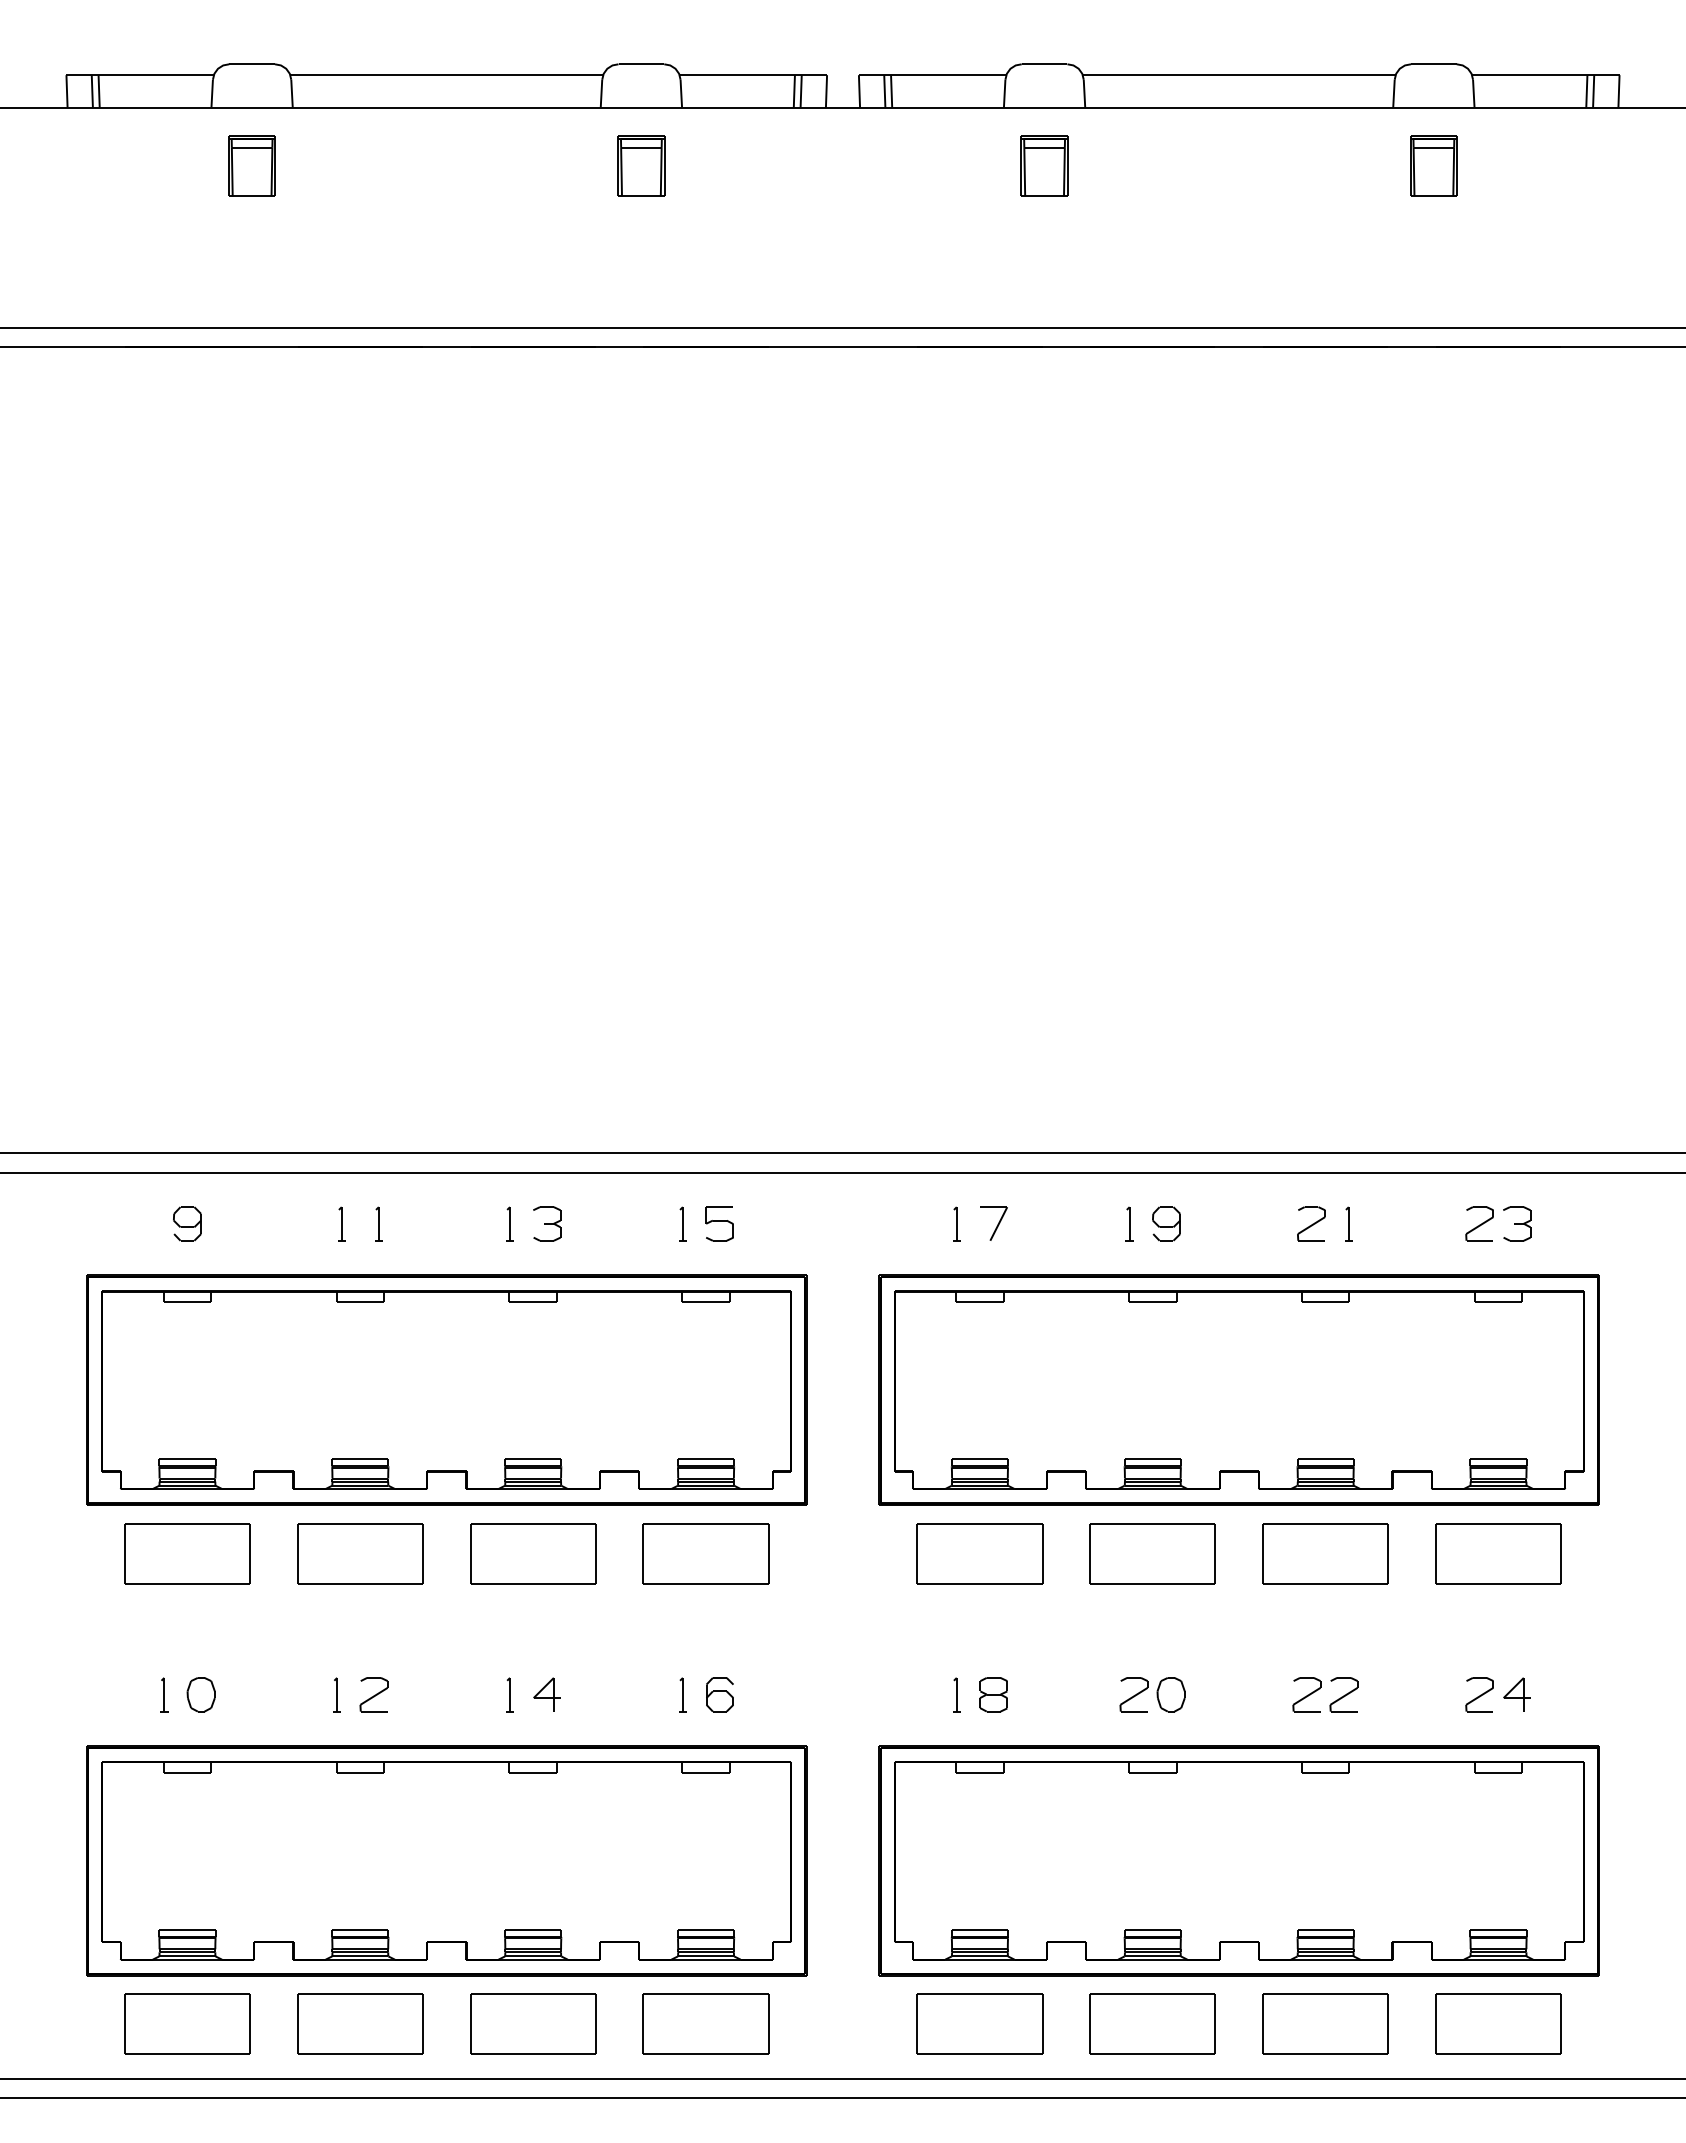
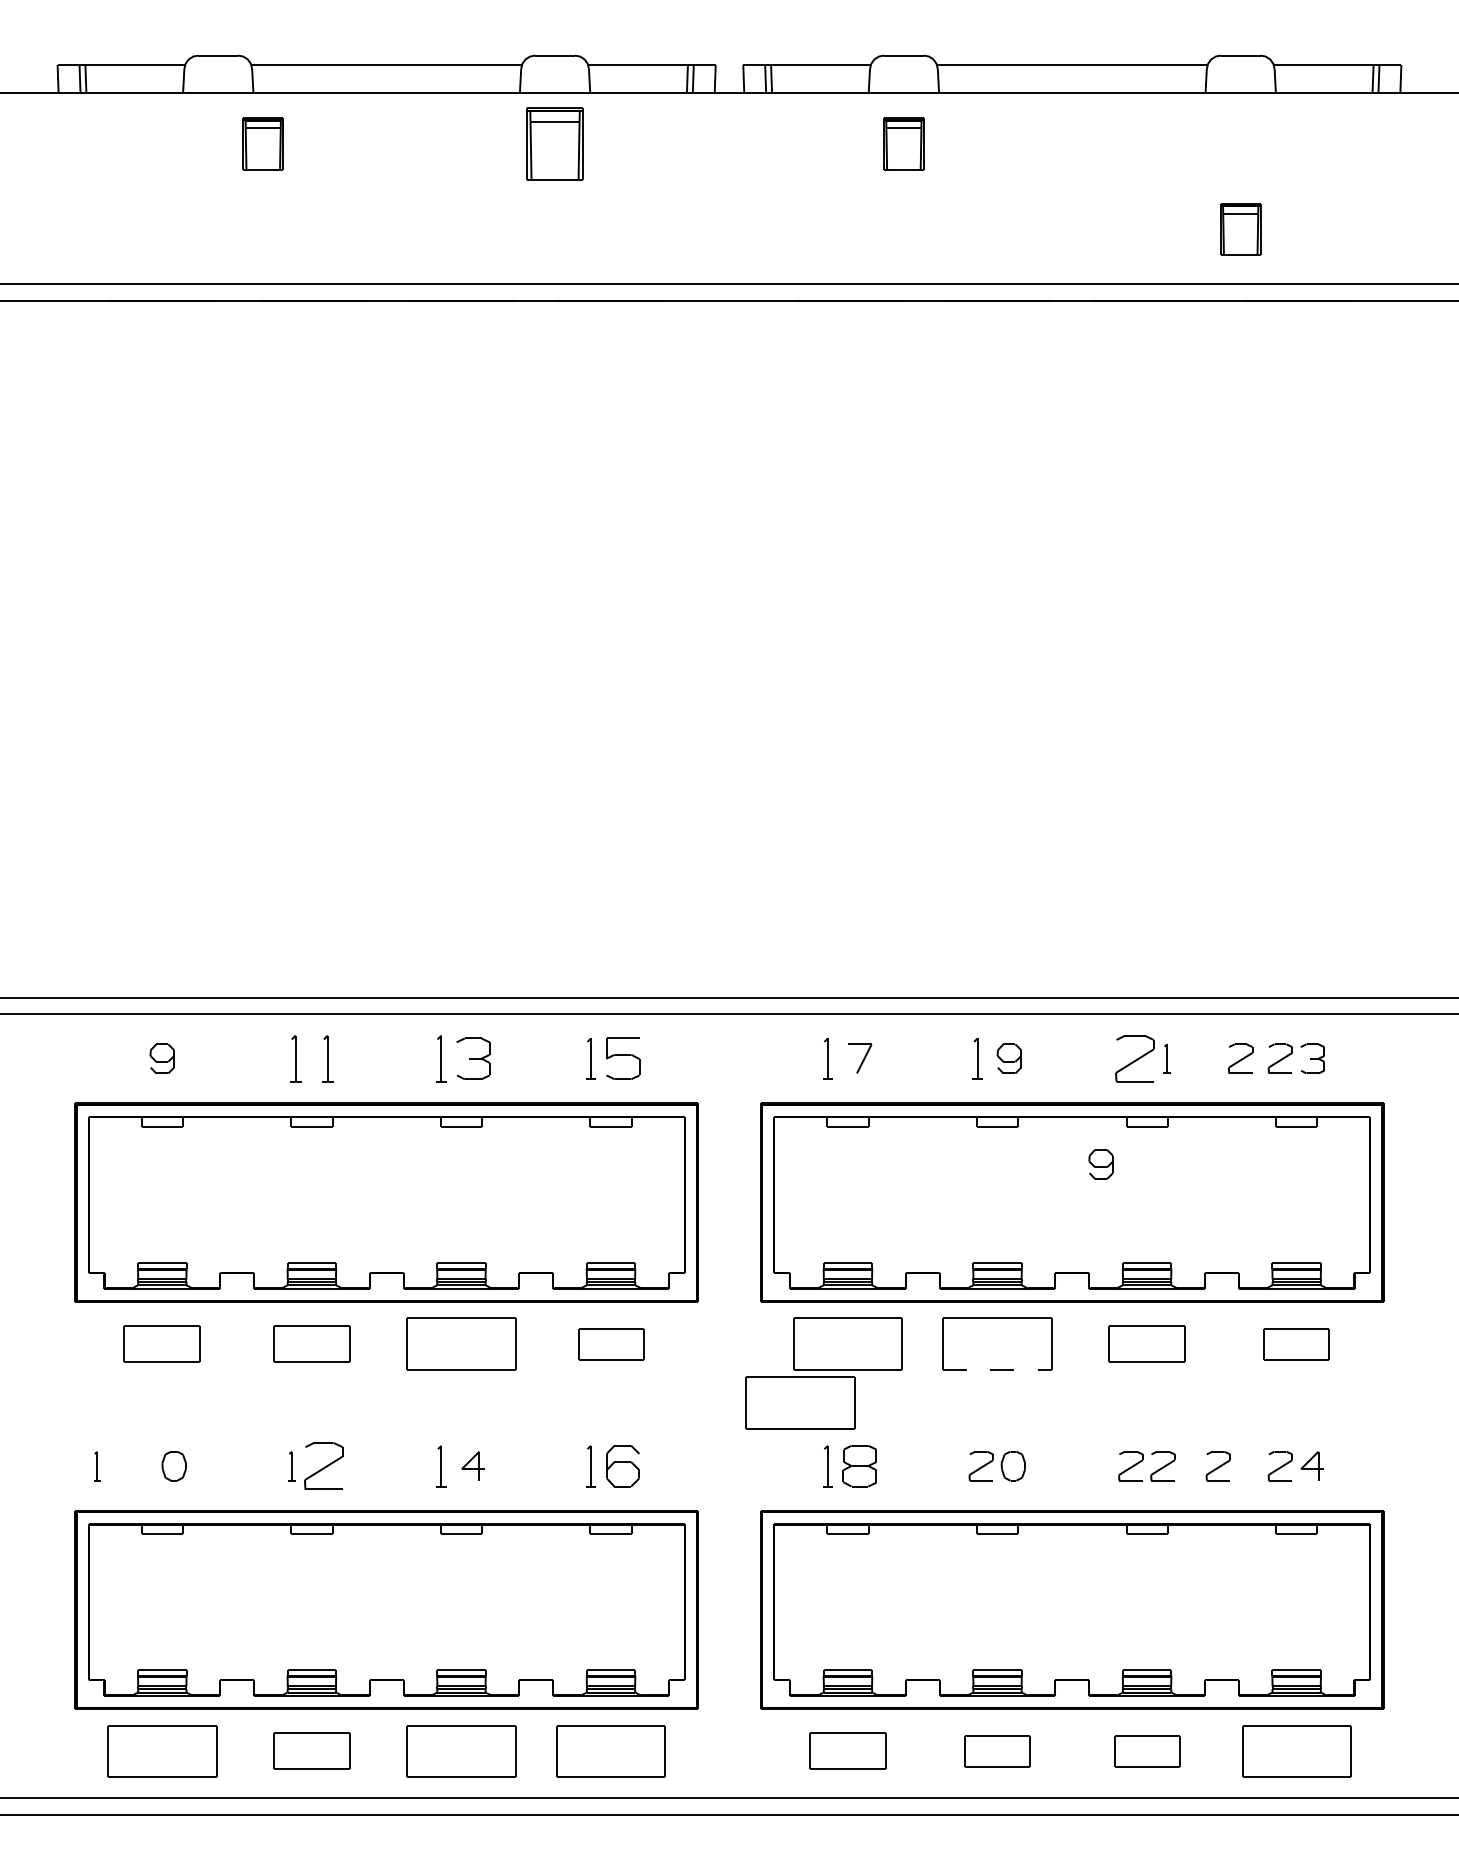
part: (251, 165) -> (262, 143), moved
part: (641, 165) -> (555, 143), size x1.4
part: (1433, 165) -> (1240, 228), moved
part: (341, 1223) -> (295, 1058), size x1.6
part: (378, 1223) -> (327, 1058), size x1.6
part: (509, 1223) -> (440, 1058), size x1.6
part: (547, 1223) -> (473, 1058), size x1.4
part: (682, 1223) -> (590, 1058), size x1.4
part: (719, 1223) -> (622, 1058), size x1.4
part: (956, 1223) -> (827, 1058), size x1.4
part: (1129, 1223) -> (977, 1058), size x1.4
part: (1311, 1223) -> (1134, 1058), size x1.6
part: (1433, 1223) -> (1240, 1058), added
part: (1272, 1345) -> (1101, 1164), added
part: (187, 1553) -> (162, 1344), size x0.7
part: (360, 1553) -> (312, 1344), size x0.7
part: (705, 1553) -> (610, 1344), size x0.6
part: (1325, 1553) -> (1146, 1344), size x0.7
part: (1498, 1553) -> (1296, 1344), size x0.6
line: (1152, 1583) -> (997, 1369), solid -> dashed
part: (925, 1620) -> (800, 1401), added
part: (164, 1694) -> (97, 1466), moved
part: (373, 1694) -> (323, 1466), size x1.6
part: (509, 1694) -> (440, 1466), size x1.4
part: (682, 1694) -> (590, 1466), size x1.4
part: (719, 1694) -> (622, 1466), size x1.4
part: (956, 1694) -> (827, 1466), size x1.4
part: (993, 1694) -> (859, 1466), size x1.4
part: (1407, 1694) -> (1217, 1466), added
part: (360, 2023) -> (312, 1750), size x0.7
part: (979, 2023) -> (847, 1750), size x0.7
part: (1152, 2023) -> (997, 1750), size x0.6
part: (1325, 2023) -> (1146, 1750), size x0.6

